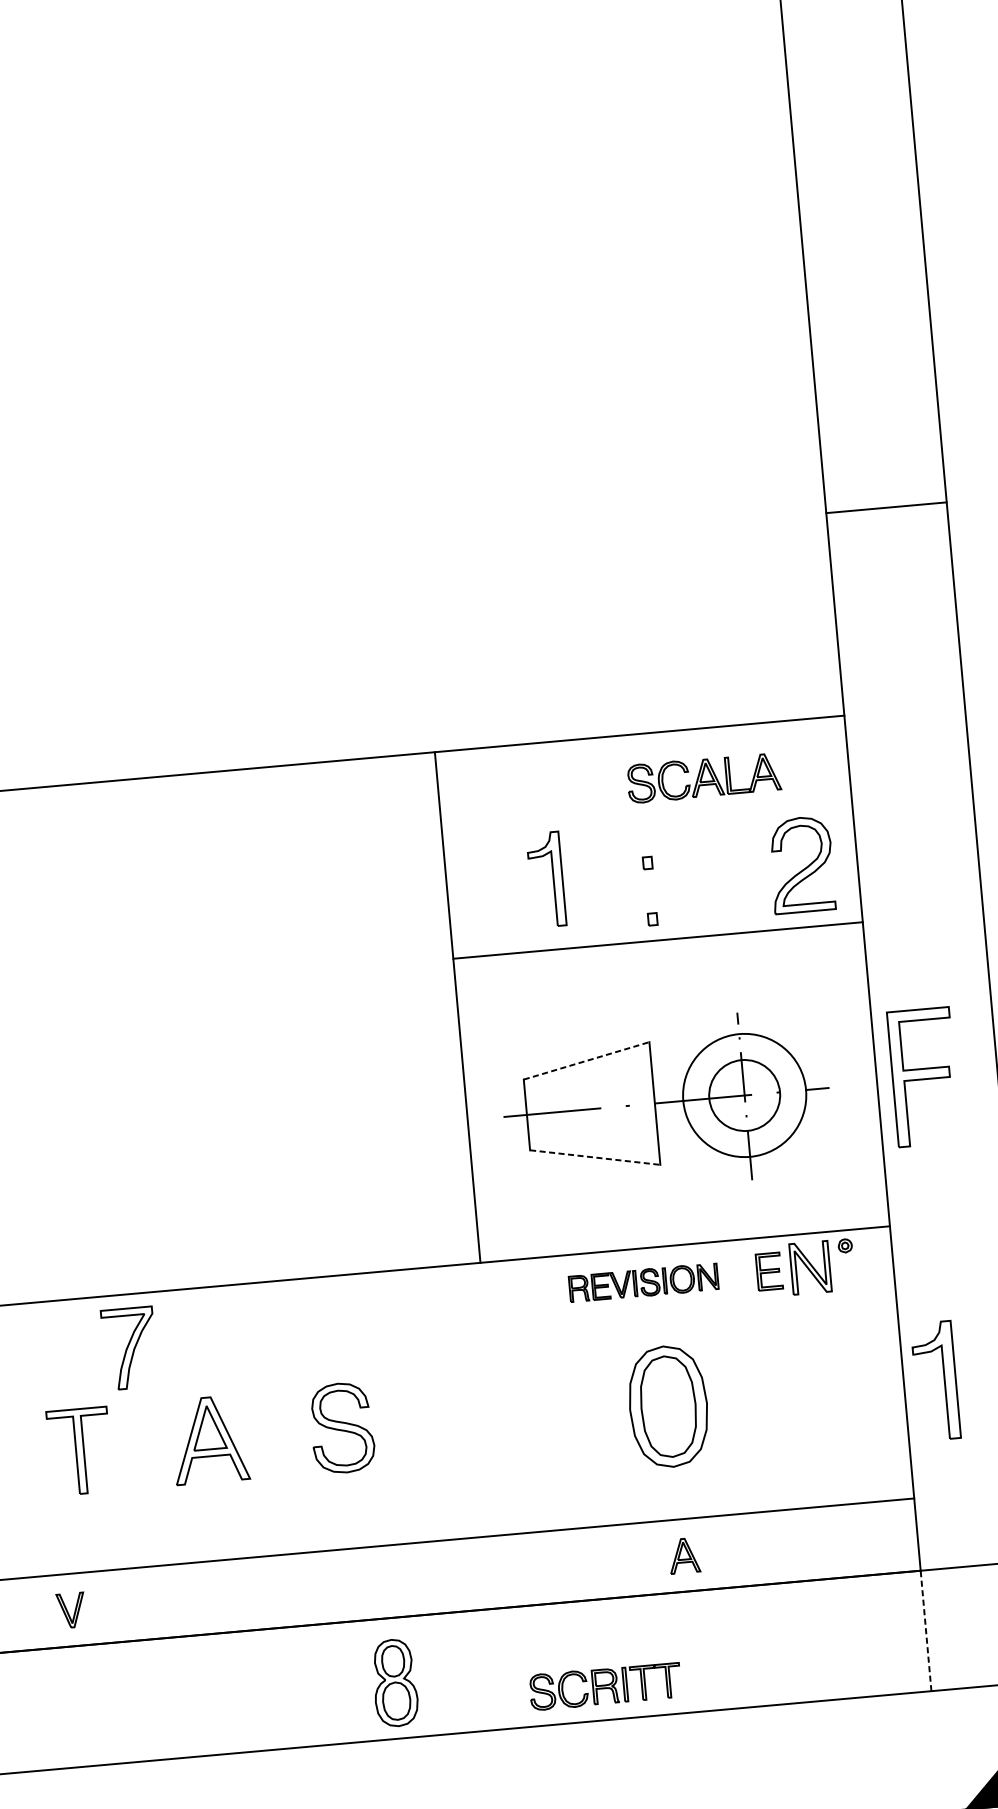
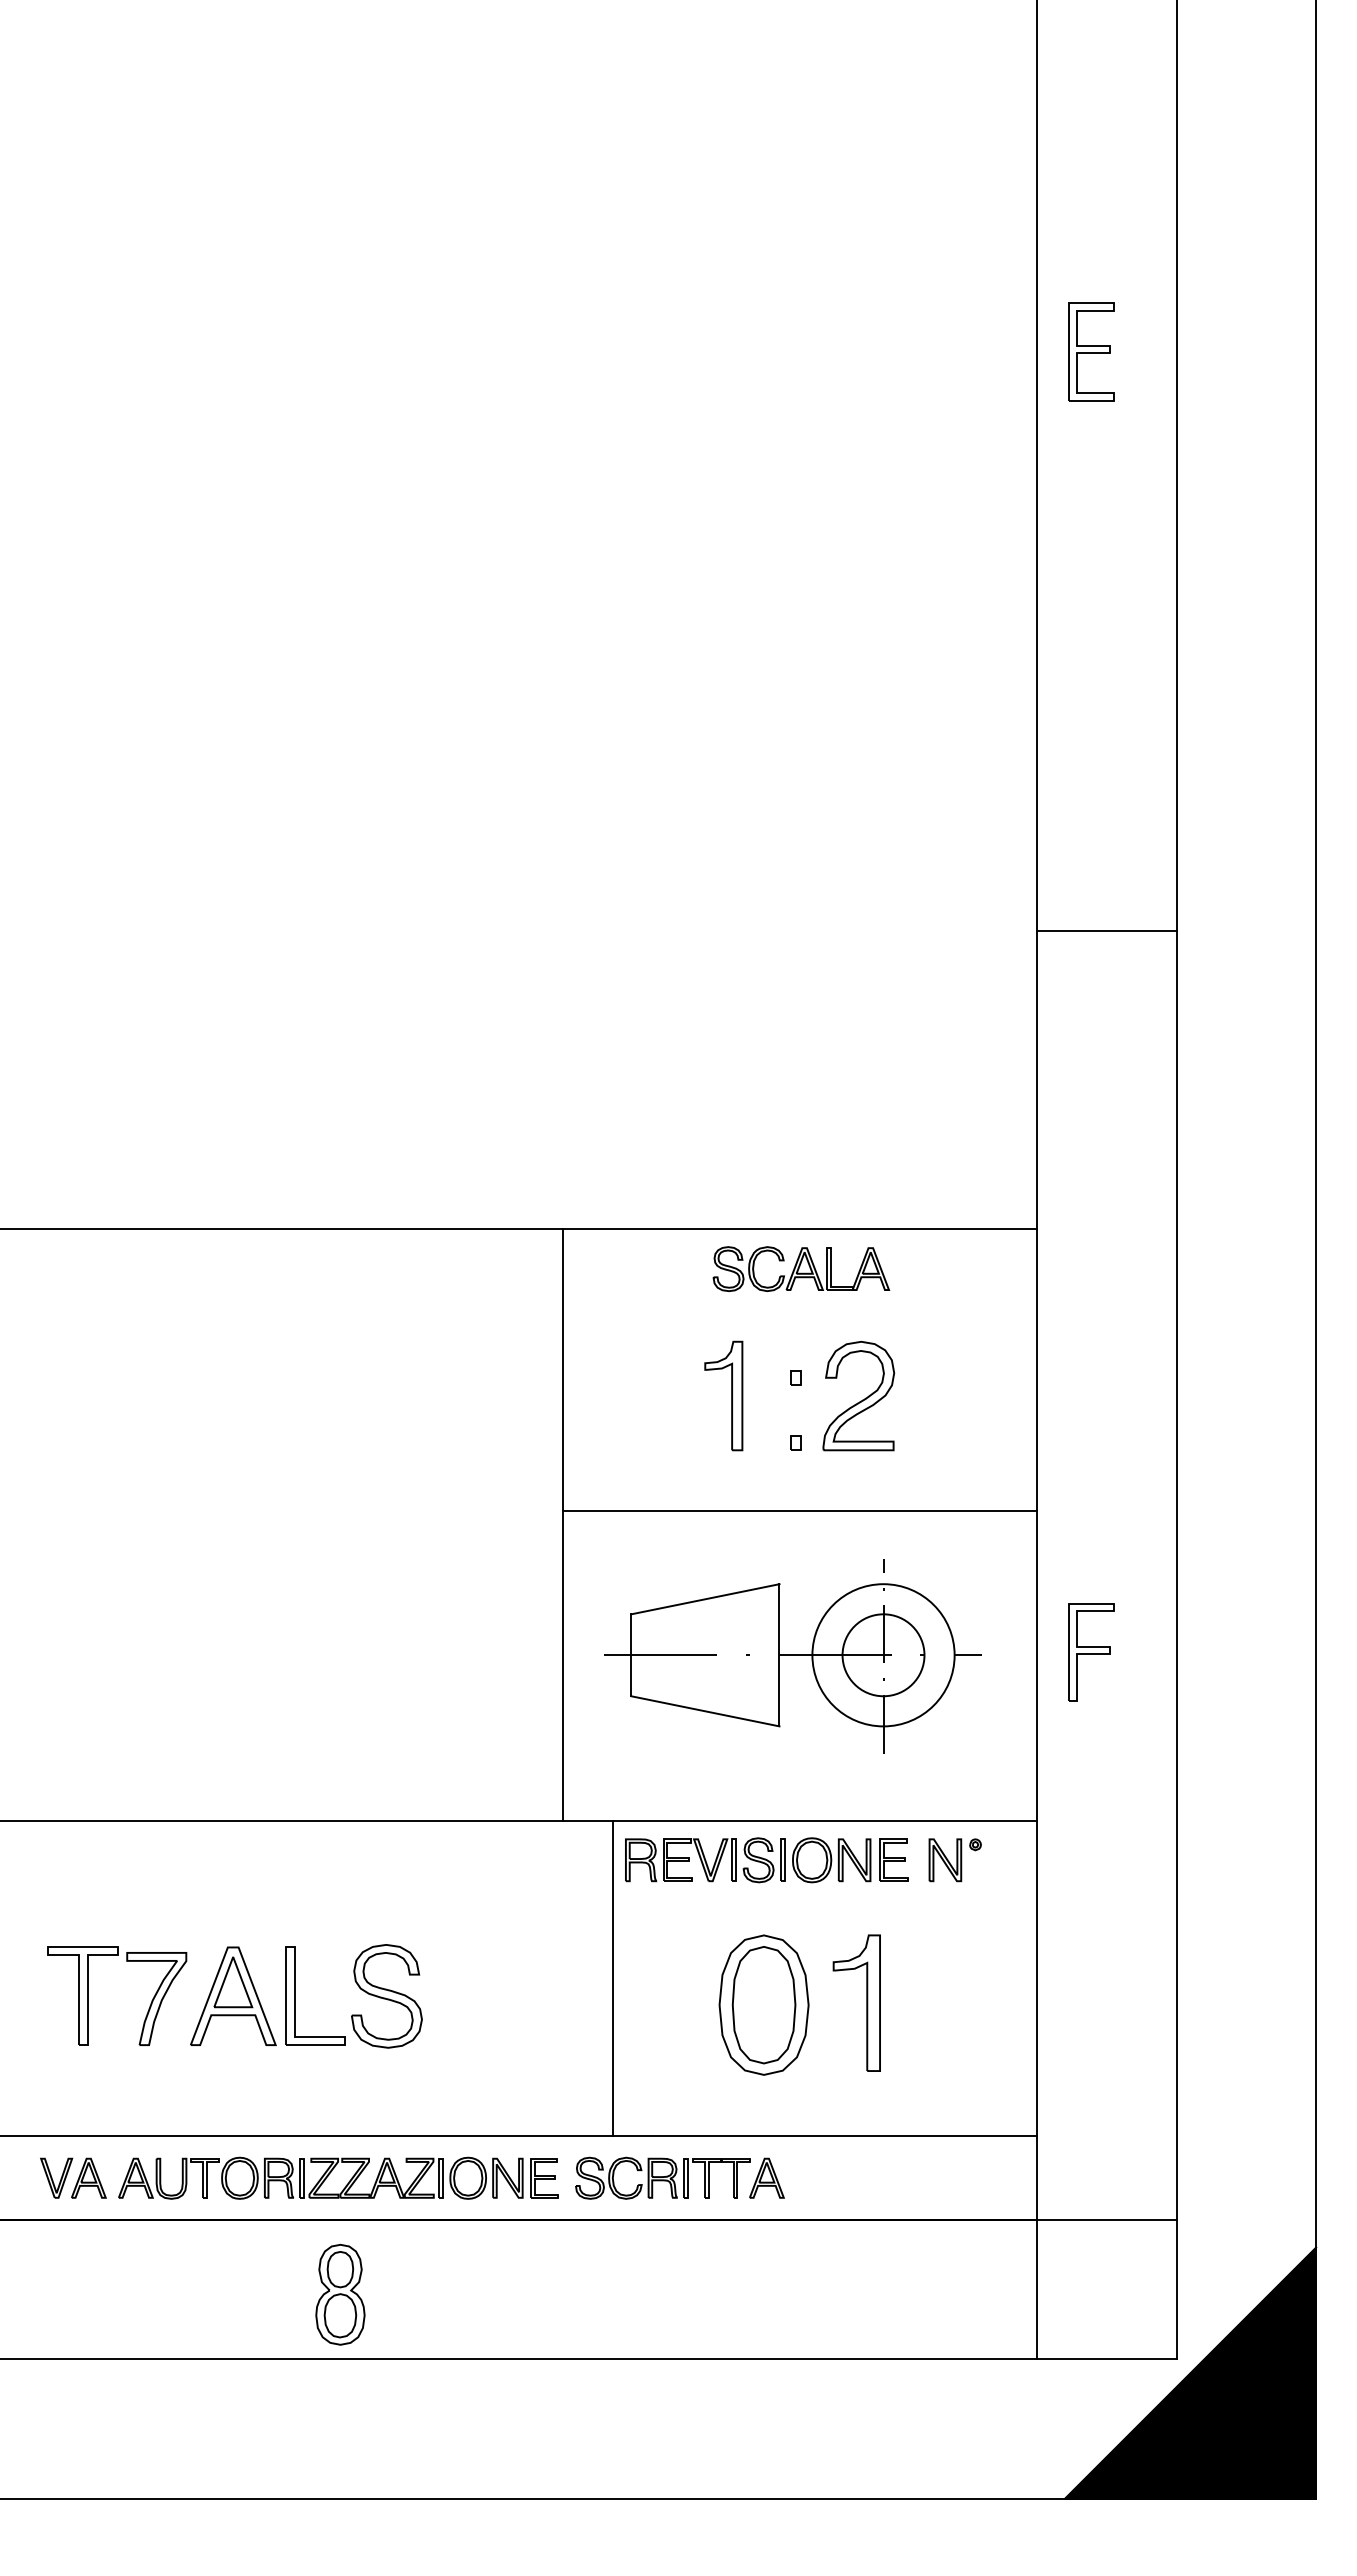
line: (886, 508) -> (1106, 931), moved
part: (704, 778) -> (801, 1269), moved
part: (801, 864) -> (858, 1395), moved
part: (553, 878) -> (731, 1395), moved
line: (657, 940) -> (799, 1511), moved
line: (586, 1061) -> (705, 1599), dashed -> solid
part: (923, 1077) -> (1091, 1652), size x0.62
line: (595, 1157) -> (705, 1711), dashed -> solid
part: (821, 1267) -> (954, 1860), size x0.71
part: (643, 1283) -> (748, 1860), size x1.43
part: (129, 1348) -> (156, 1998), moved
part: (944, 1379) -> (866, 2002), moved
line: (535, 1394) -> (612, 1977), added
part: (263, 1434) -> (295, 1995), added
part: (308, 1583) -> (332, 2171), added
part: (98, 1607) -> (88, 2177), added
line: (926, 1631) -> (1037, 2289), dashed -> solid
part: (395, 1682) -> (340, 2294), moved
part: (605, 1685) -> (662, 2177), moved

